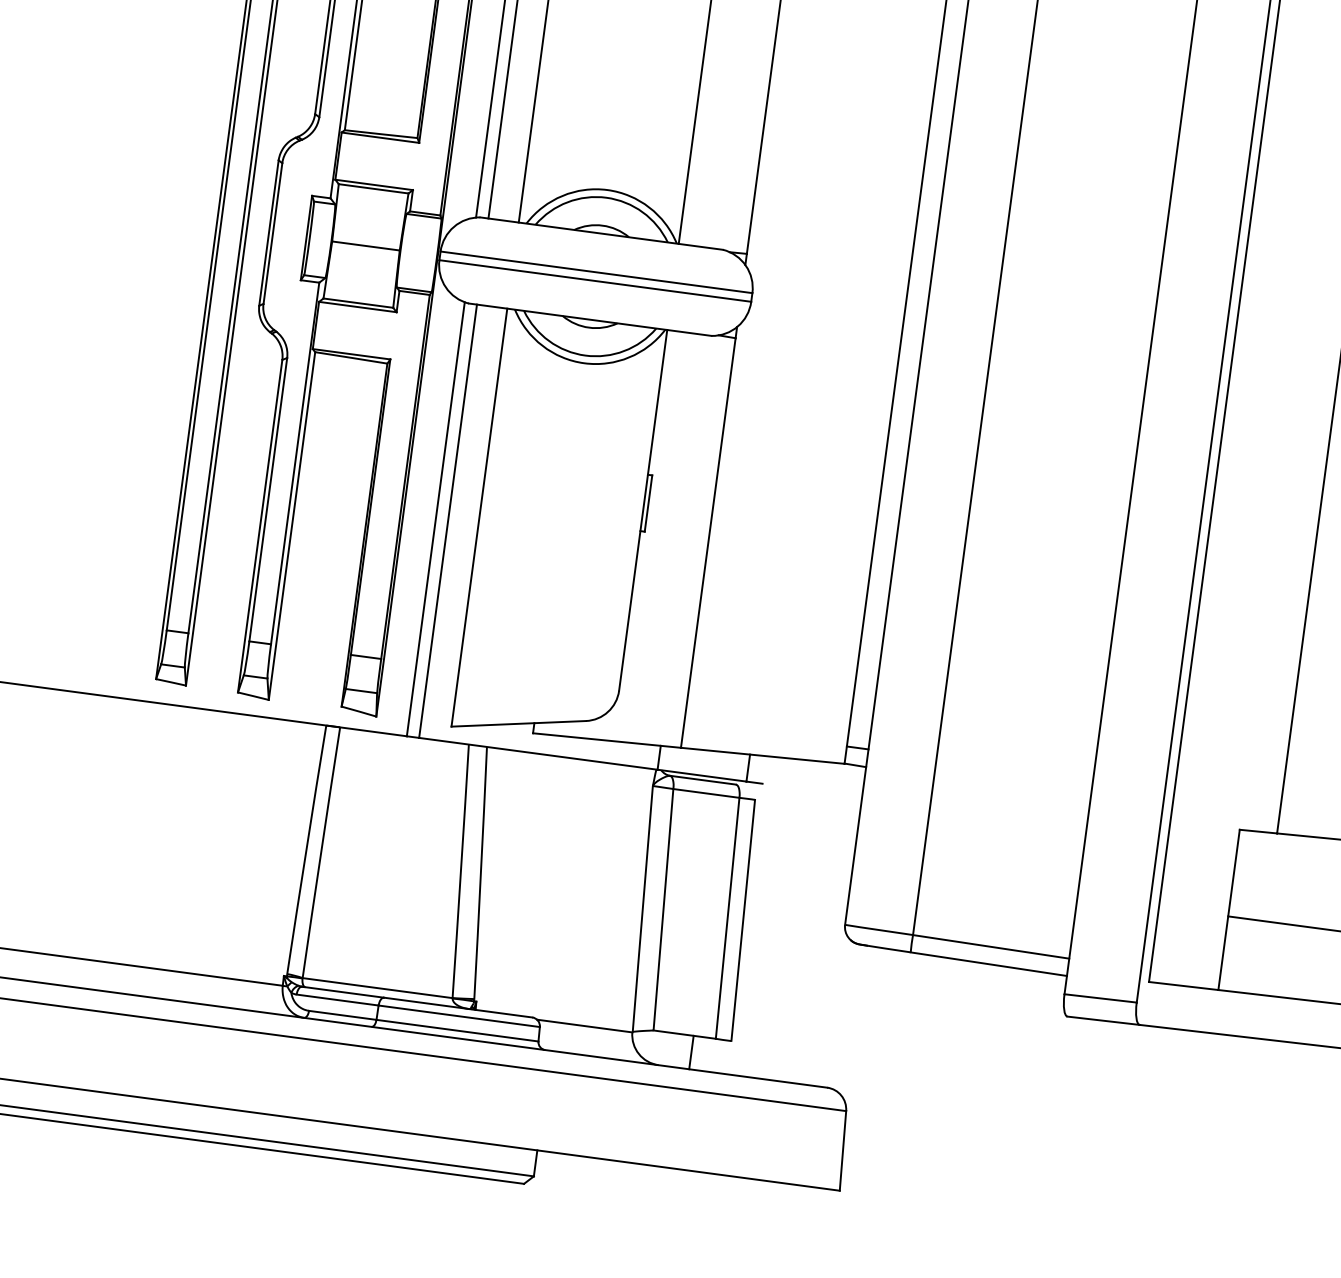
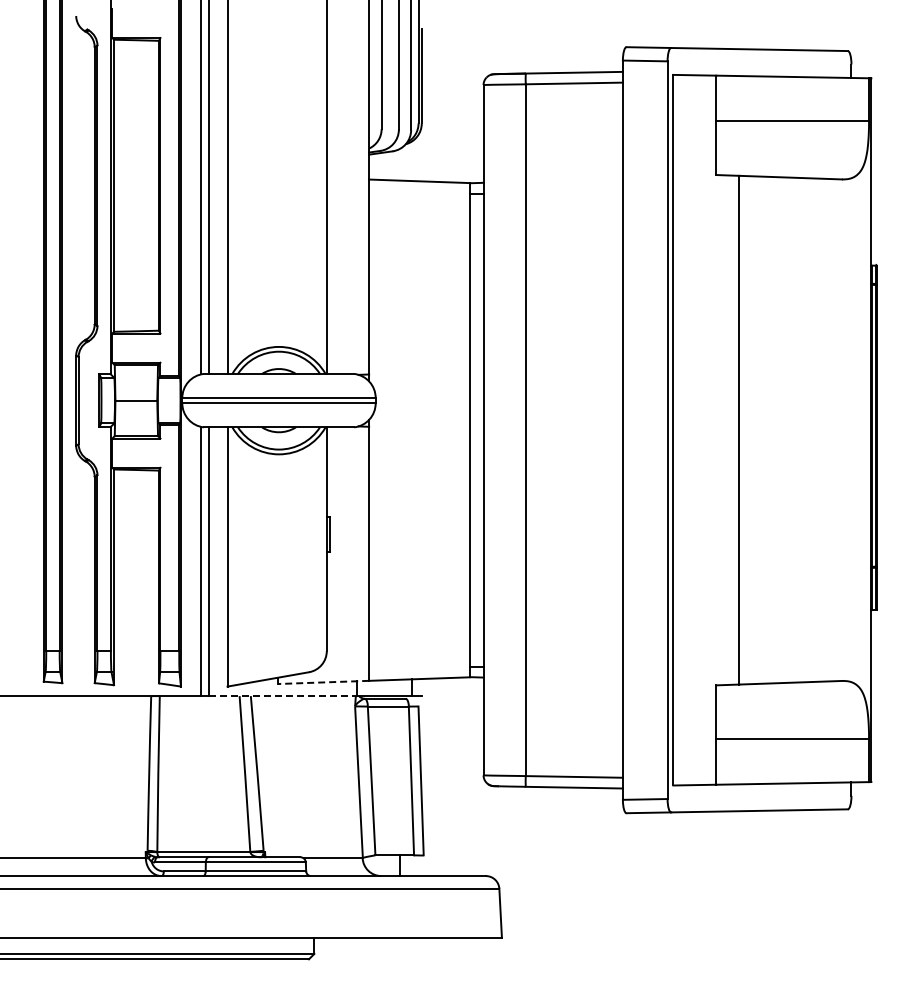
line: (607, 740) -> (323, 682), solid -> dashed
line: (537, 754) -> (282, 696), solid -> dashed

